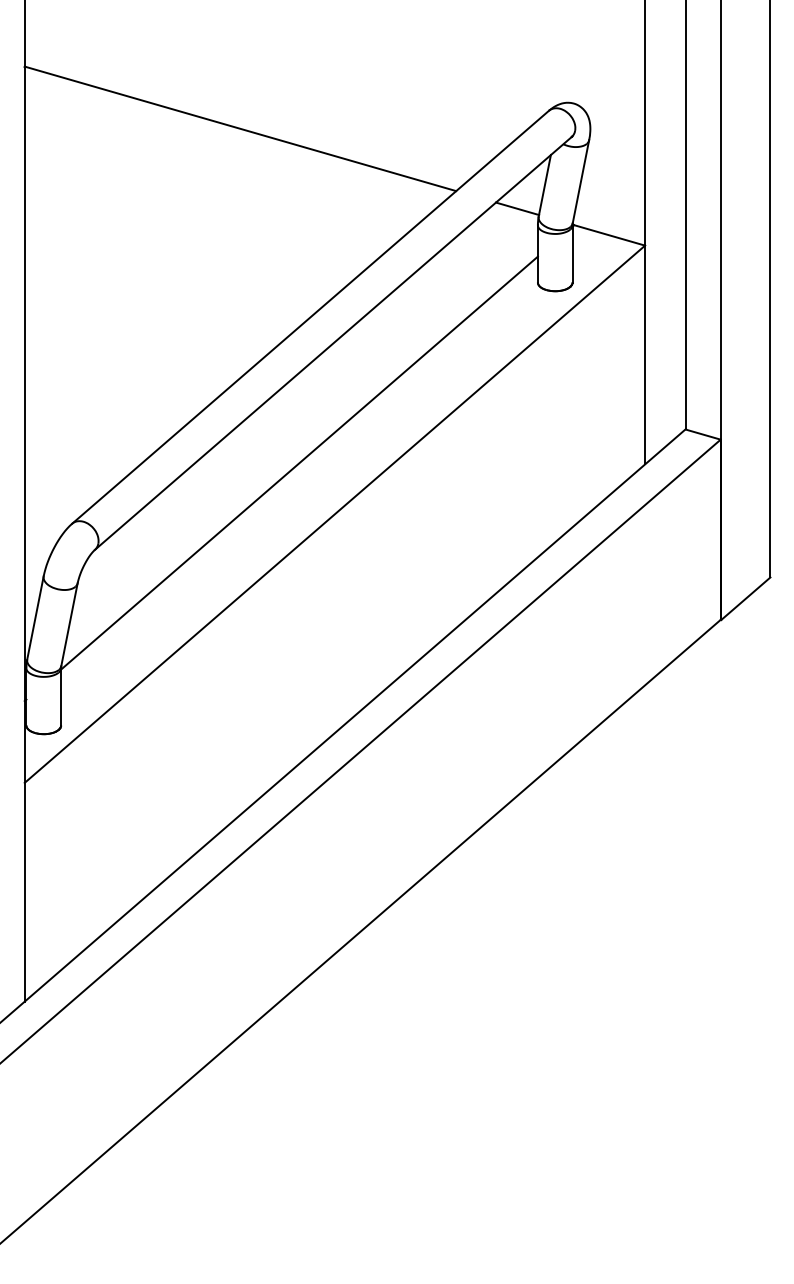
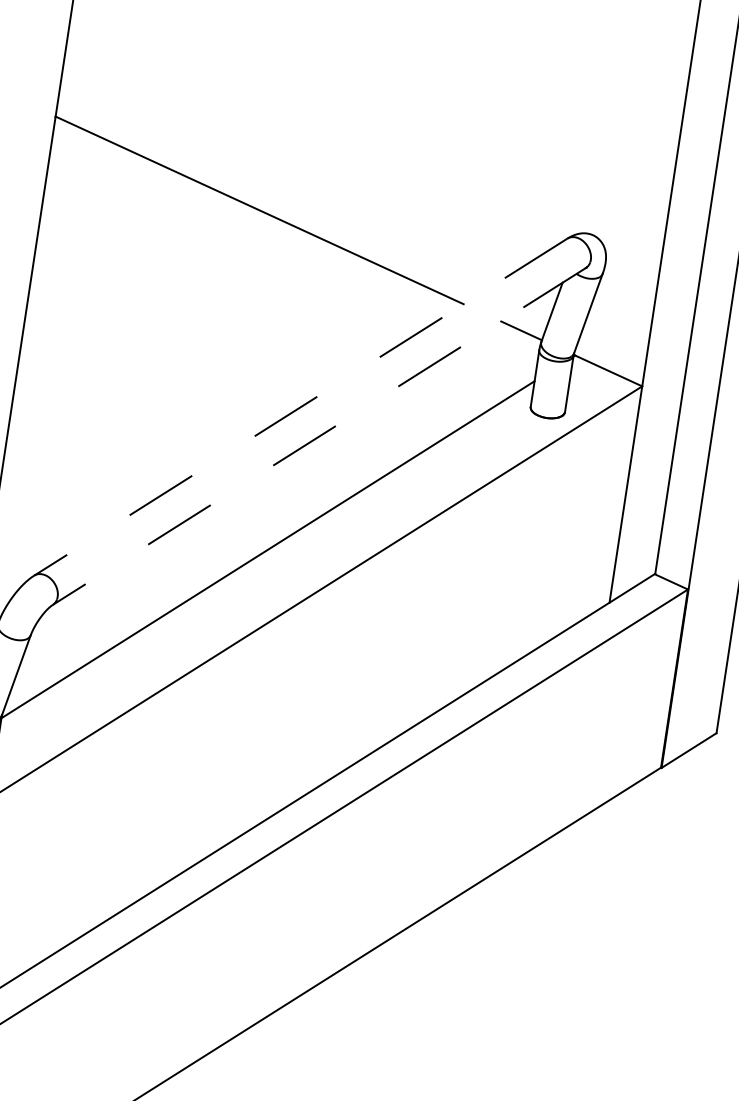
line: (310, 317) -> (300, 407), solid -> dashed
line: (332, 343) -> (318, 436), solid -> dashed

